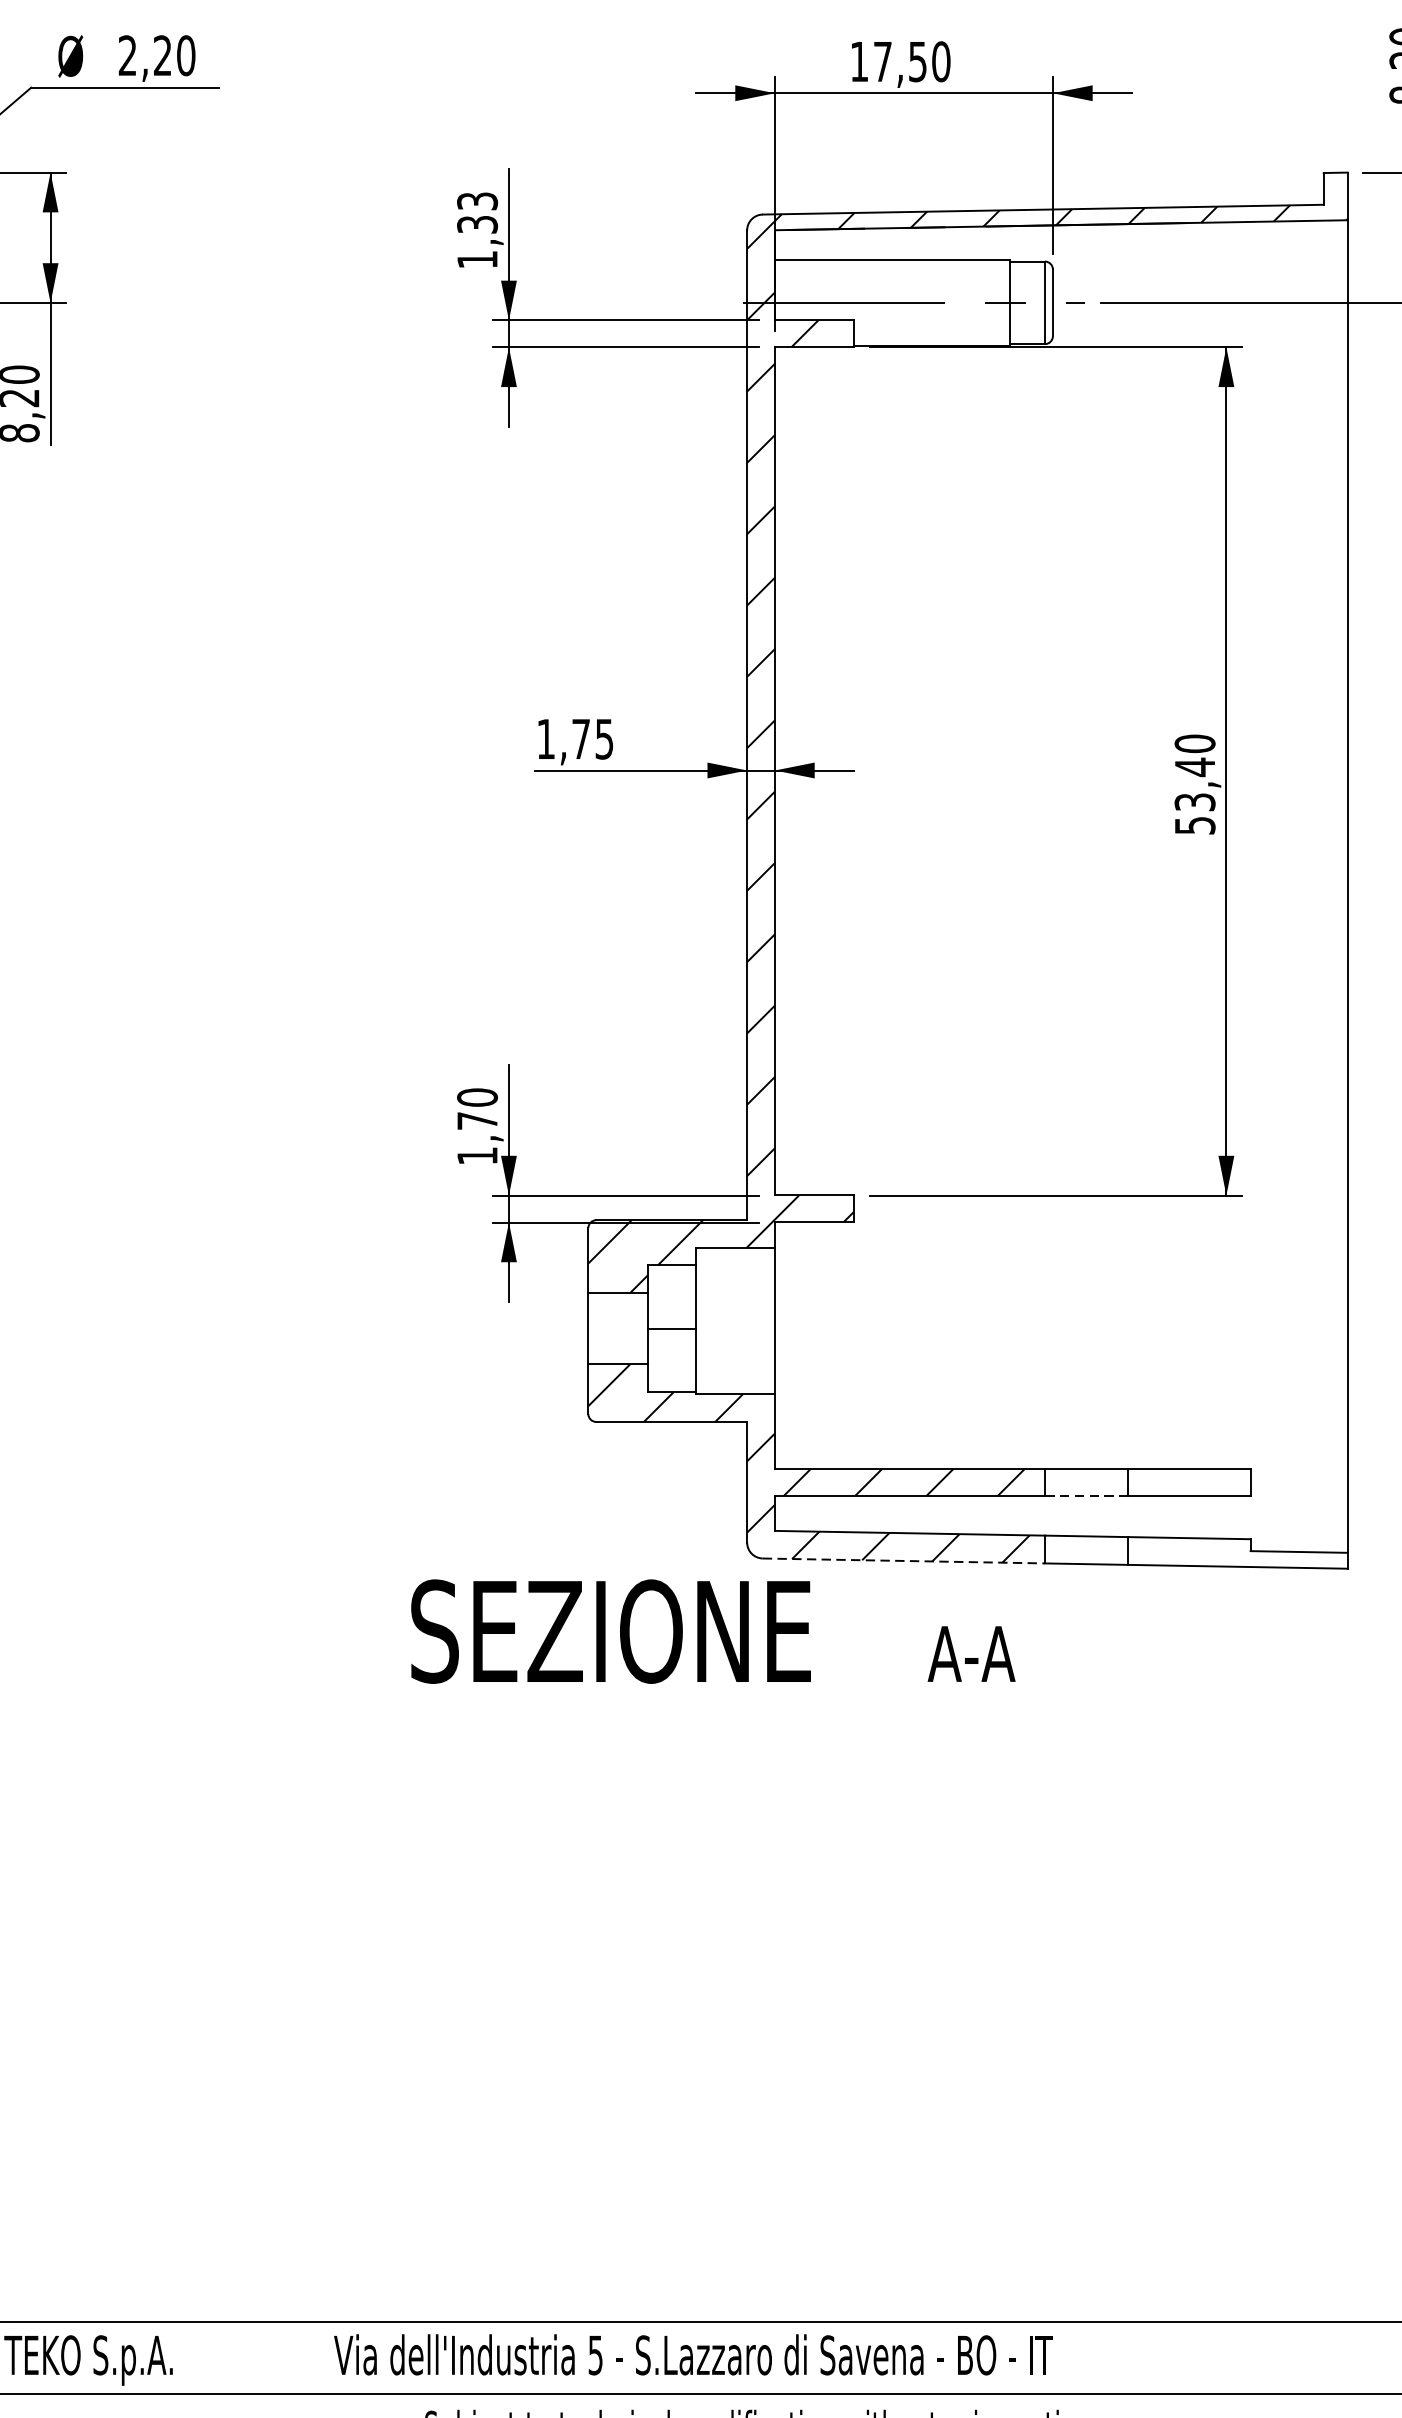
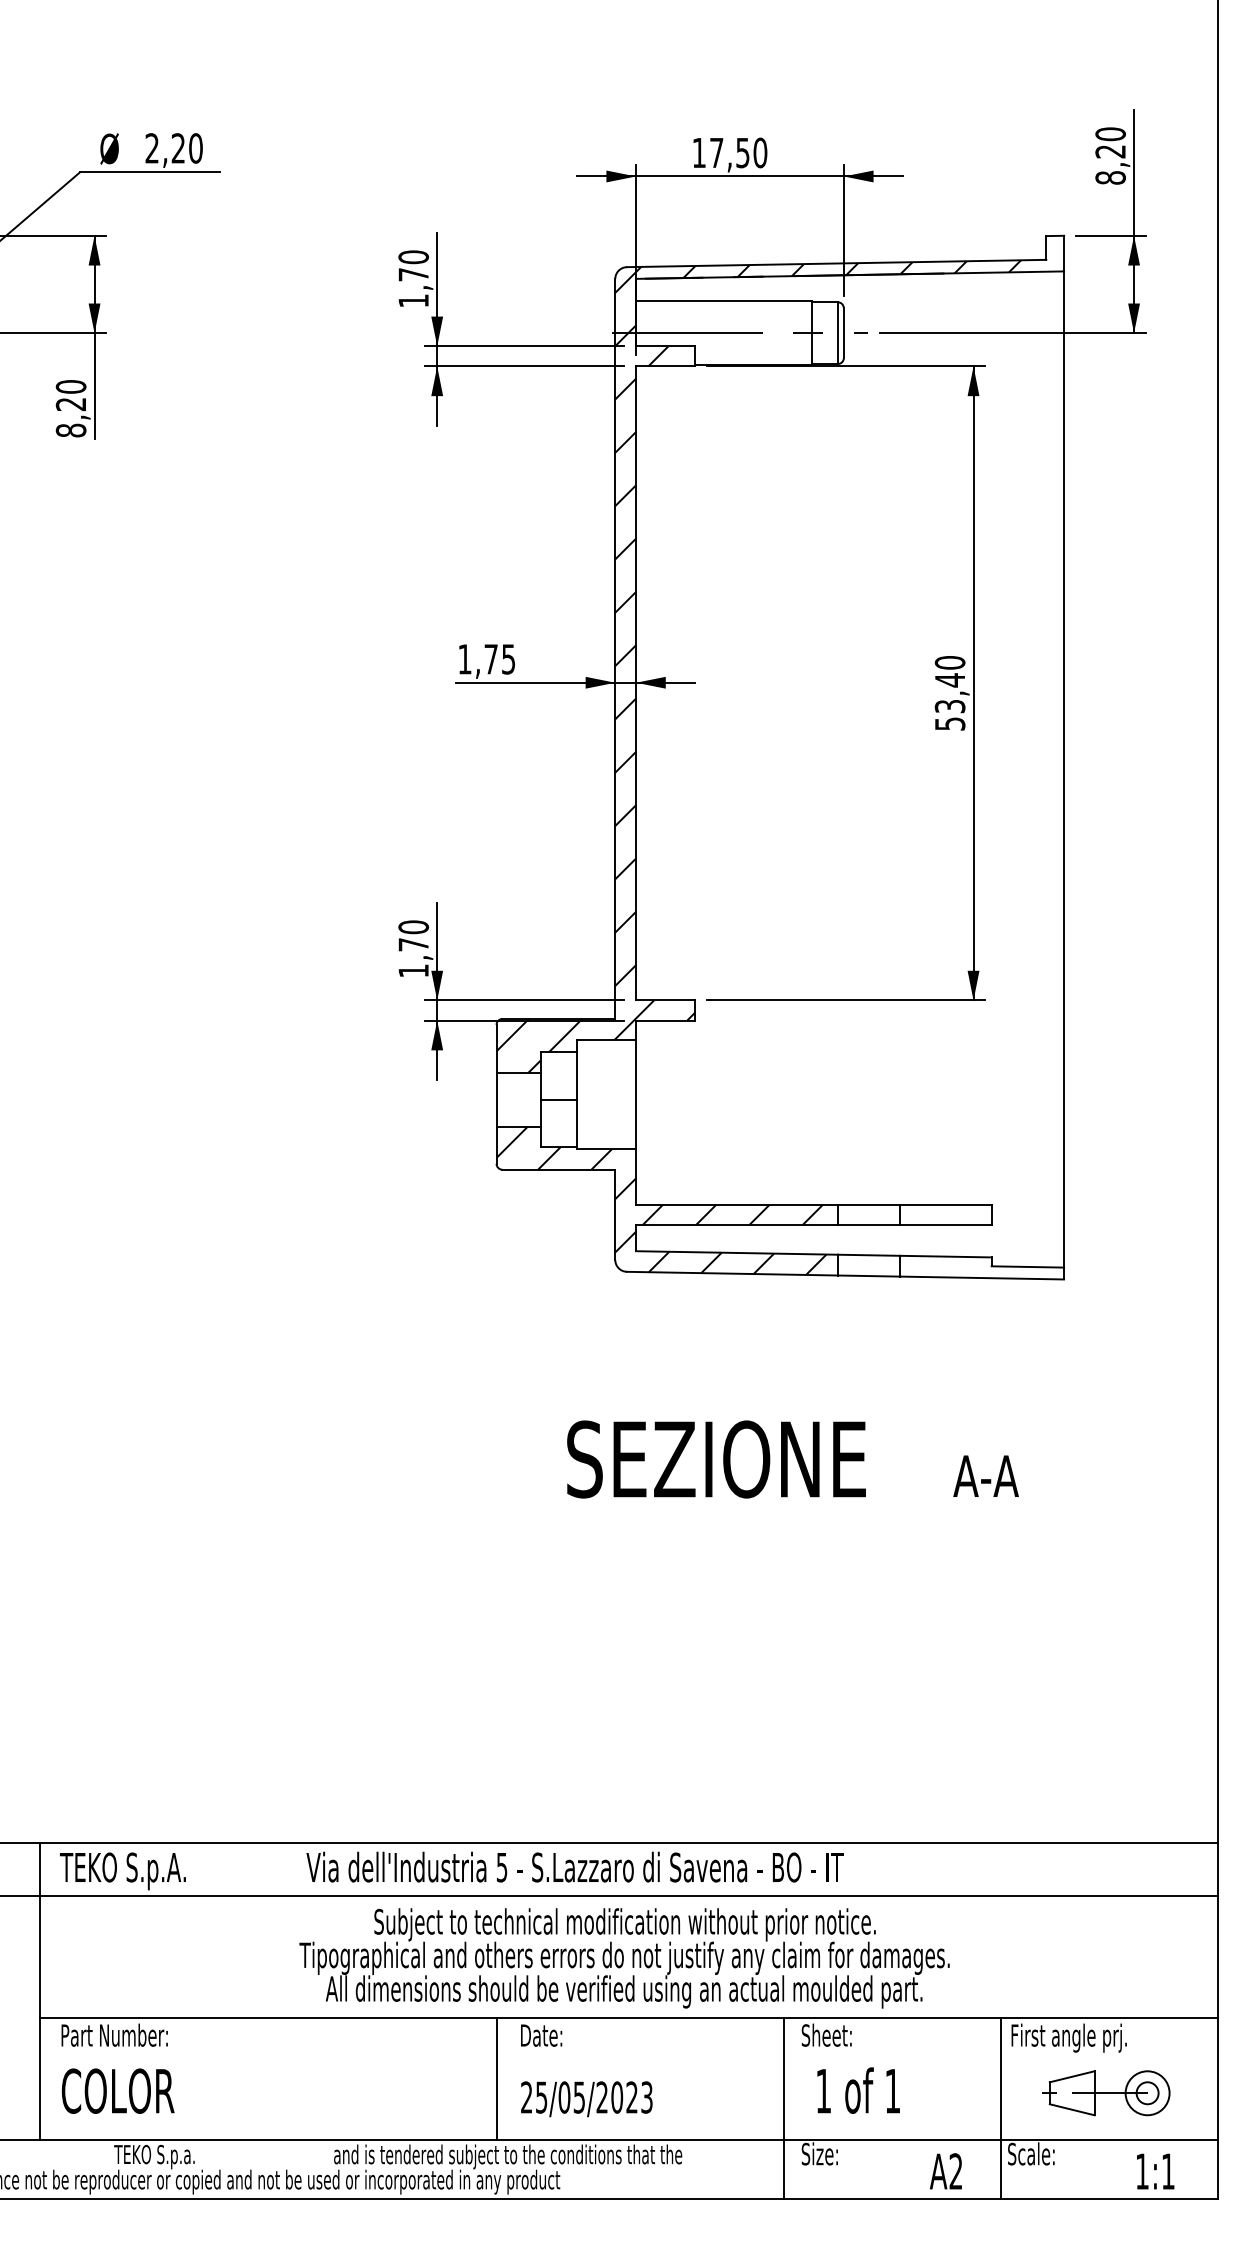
text: (477, 212) -> (413, 265), 1,33 -> 1,70
line: (1085, 1495) -> (868, 1224), dashed -> solid
line: (903, 1560) -> (732, 1273), dashed -> solid
text: (712, 1631) -> (792, 1459), moved

